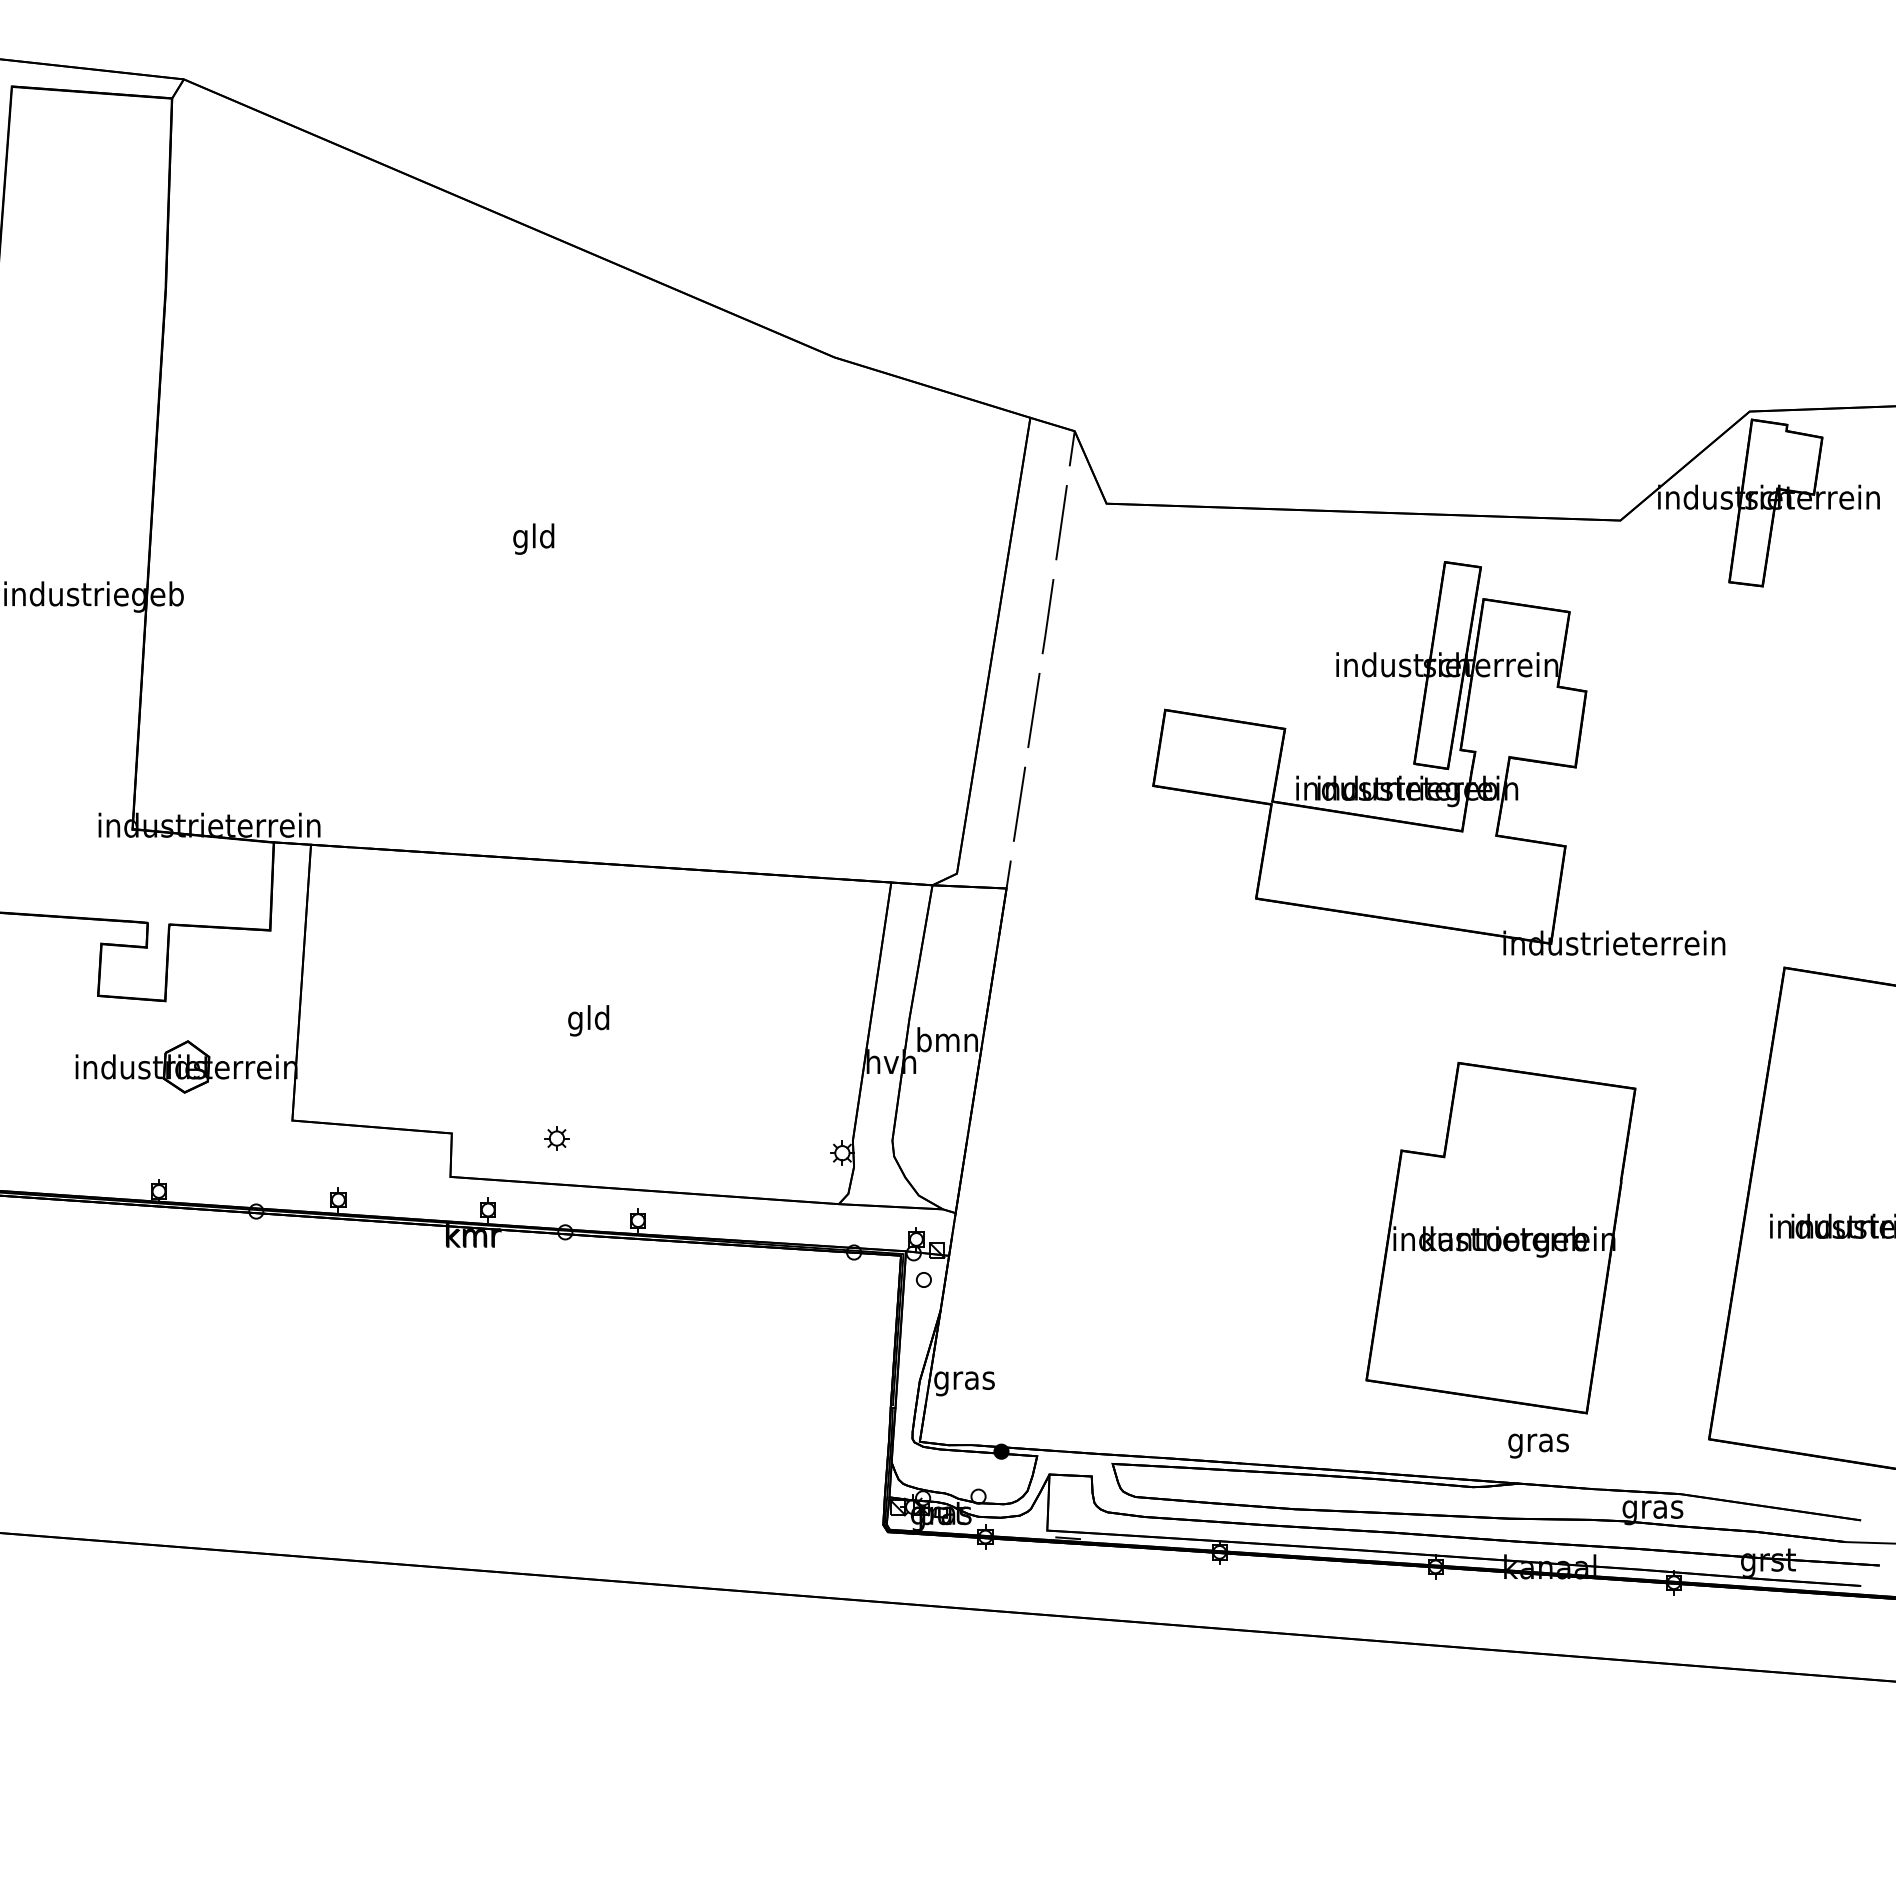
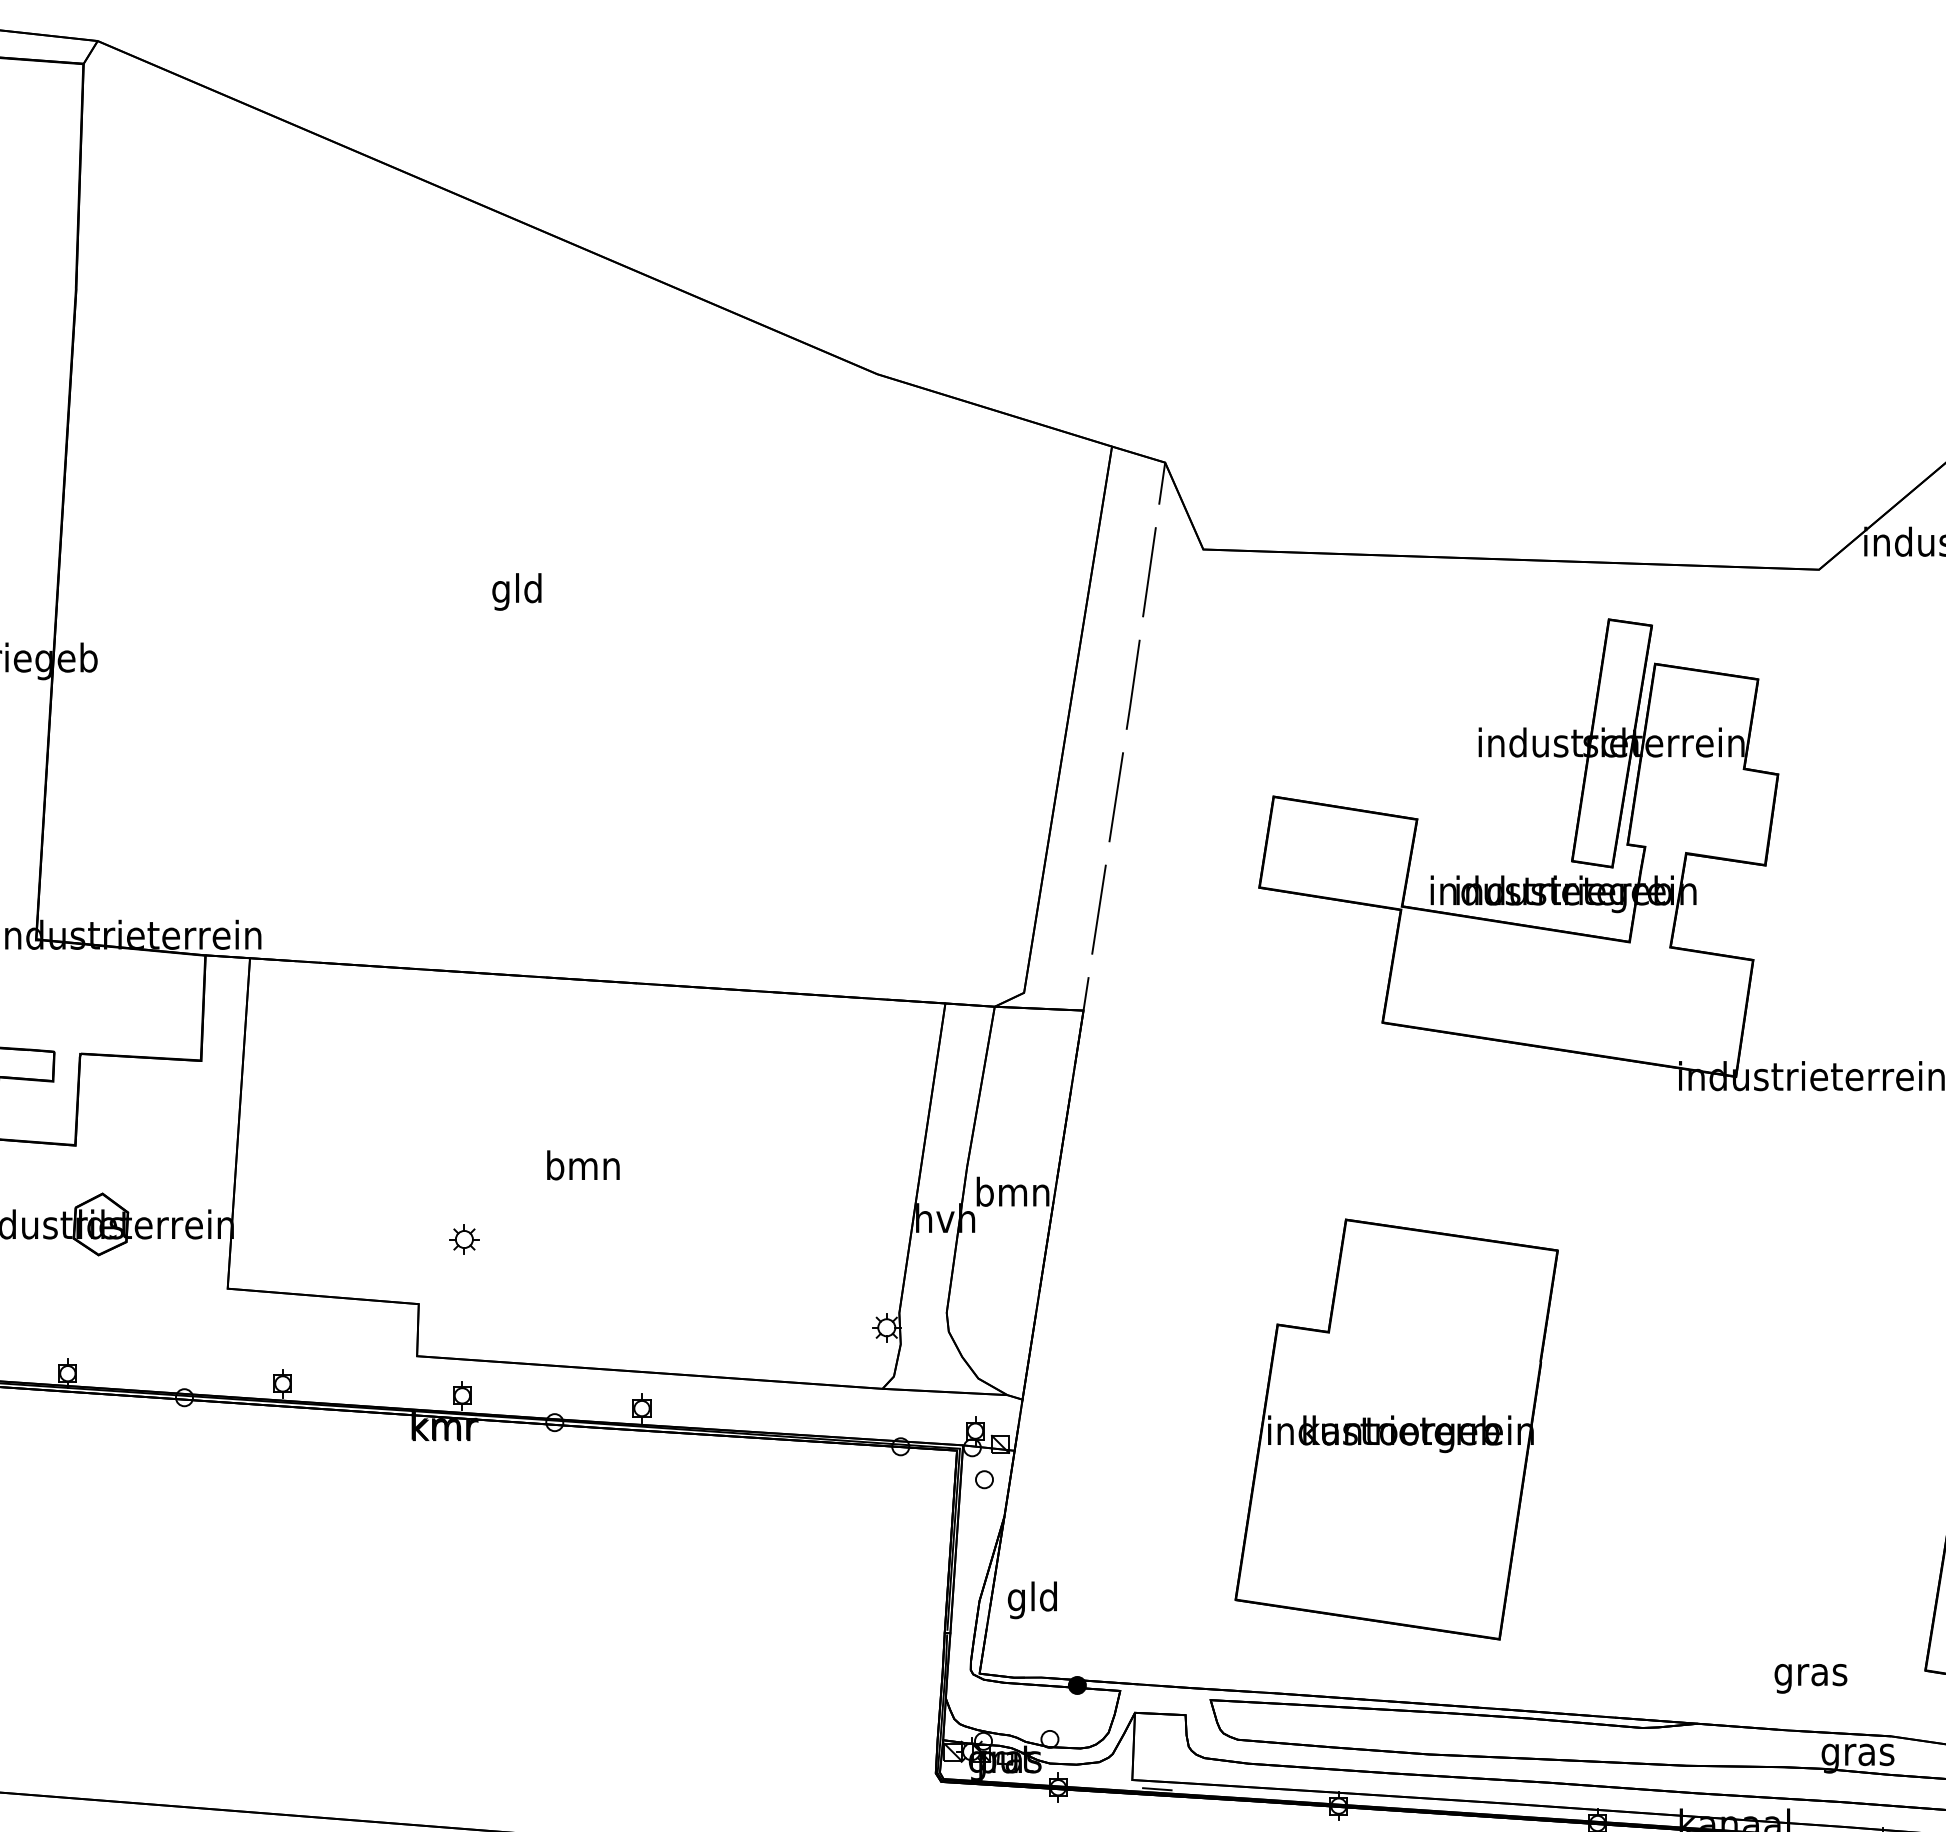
text: (589, 1020) -> (583, 1168), gld -> bmn
part: (556, 1138) -> (463, 1239), moved
part: (1500, 1237) -> (1396, 1428), moved
text: (964, 1380) -> (1033, 1600), gras -> gld
text: (1538, 1445) -> (1810, 1678), moved

